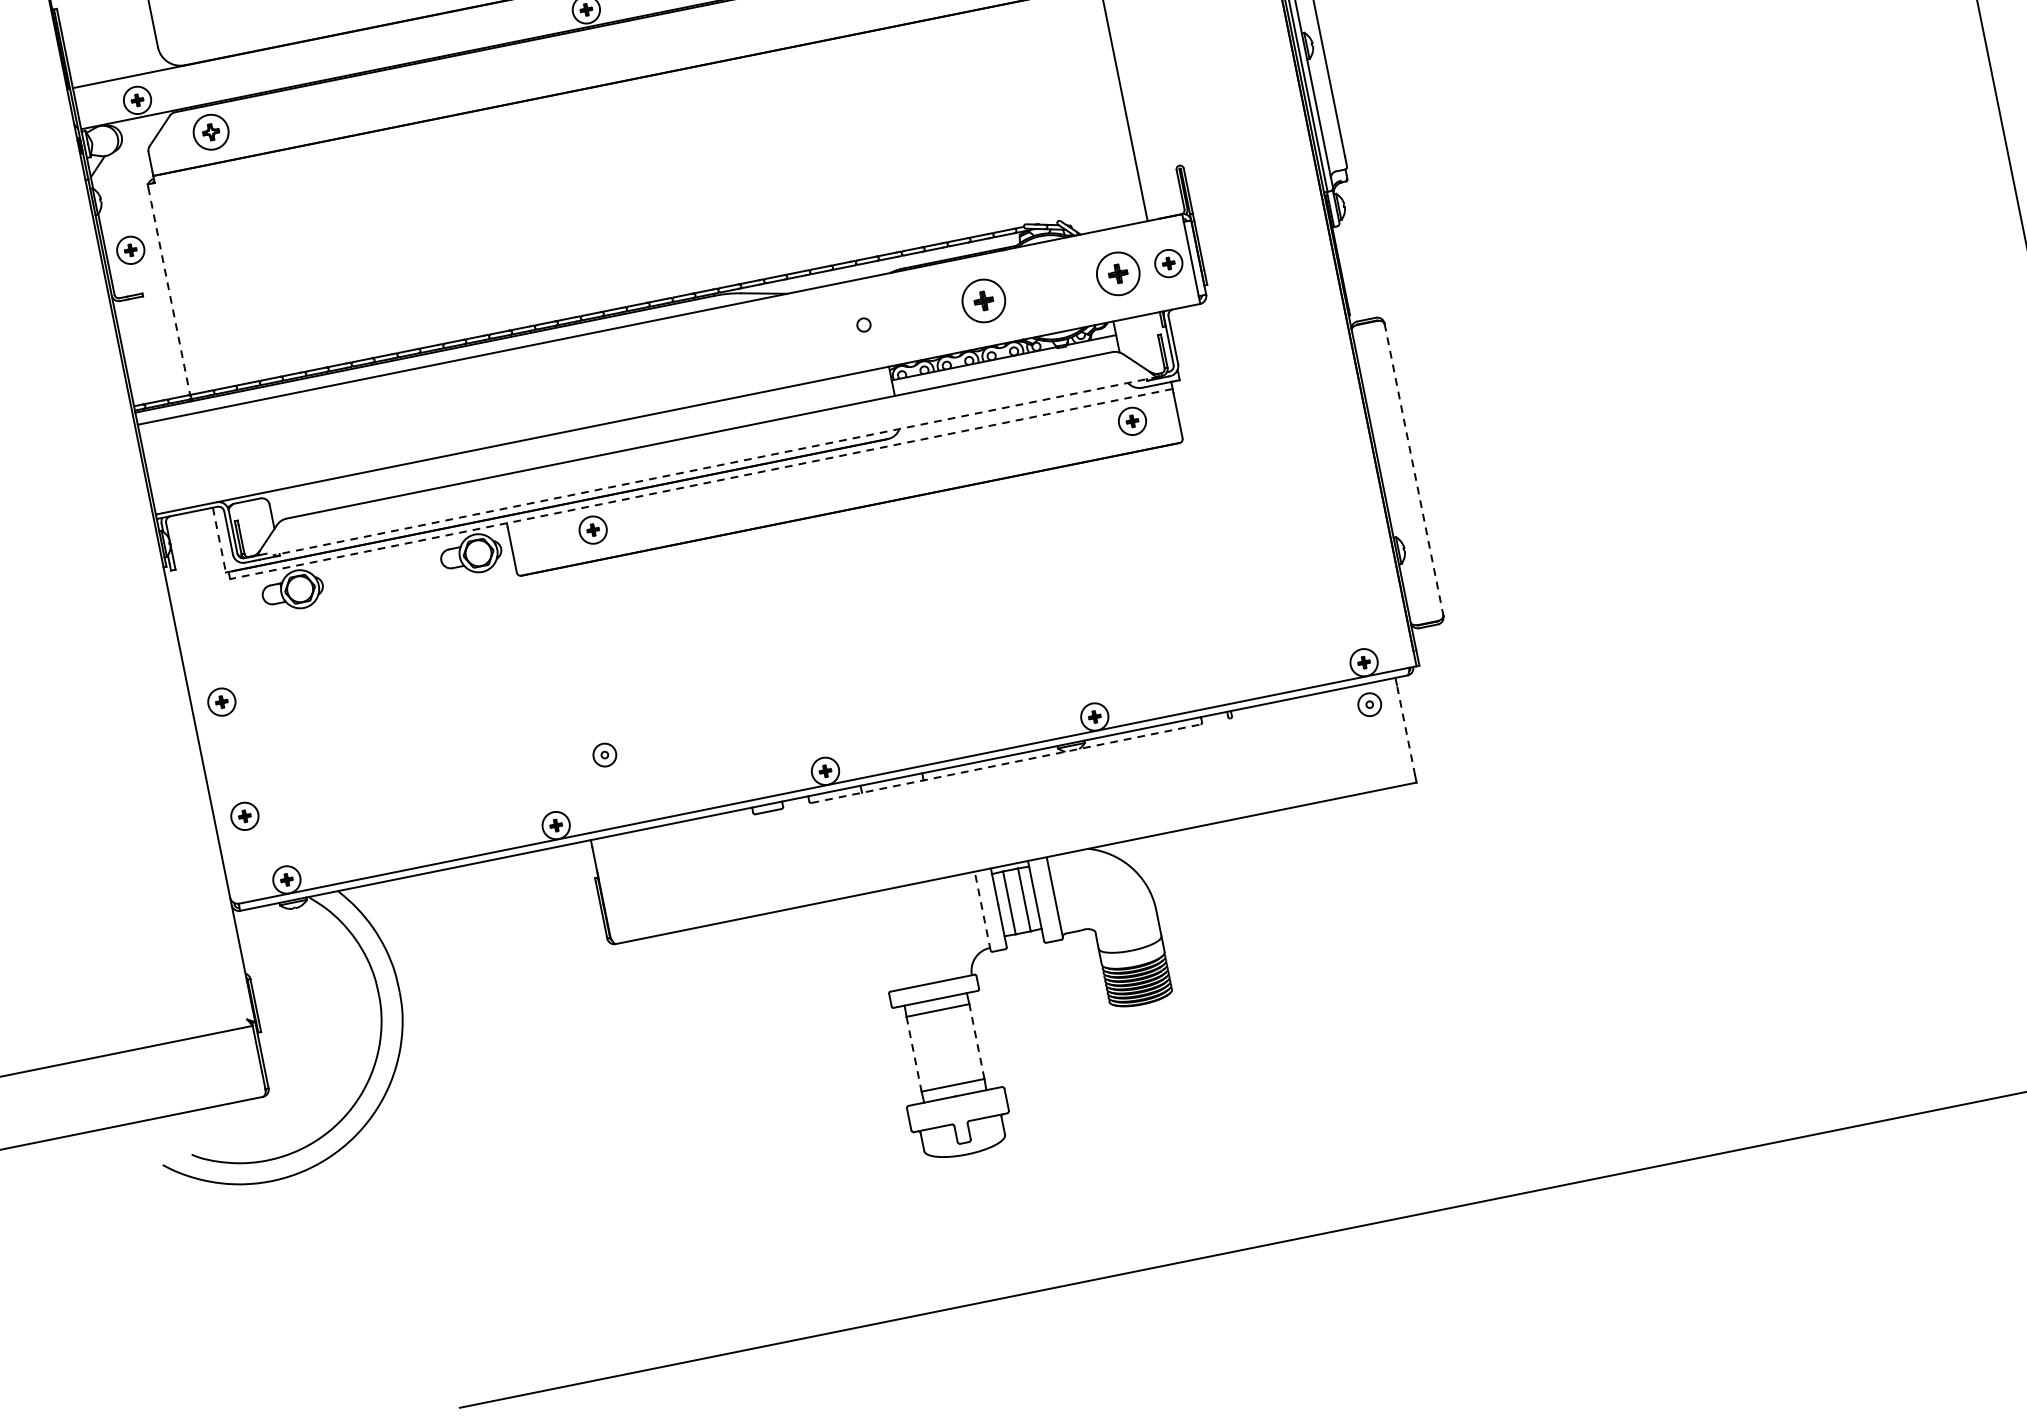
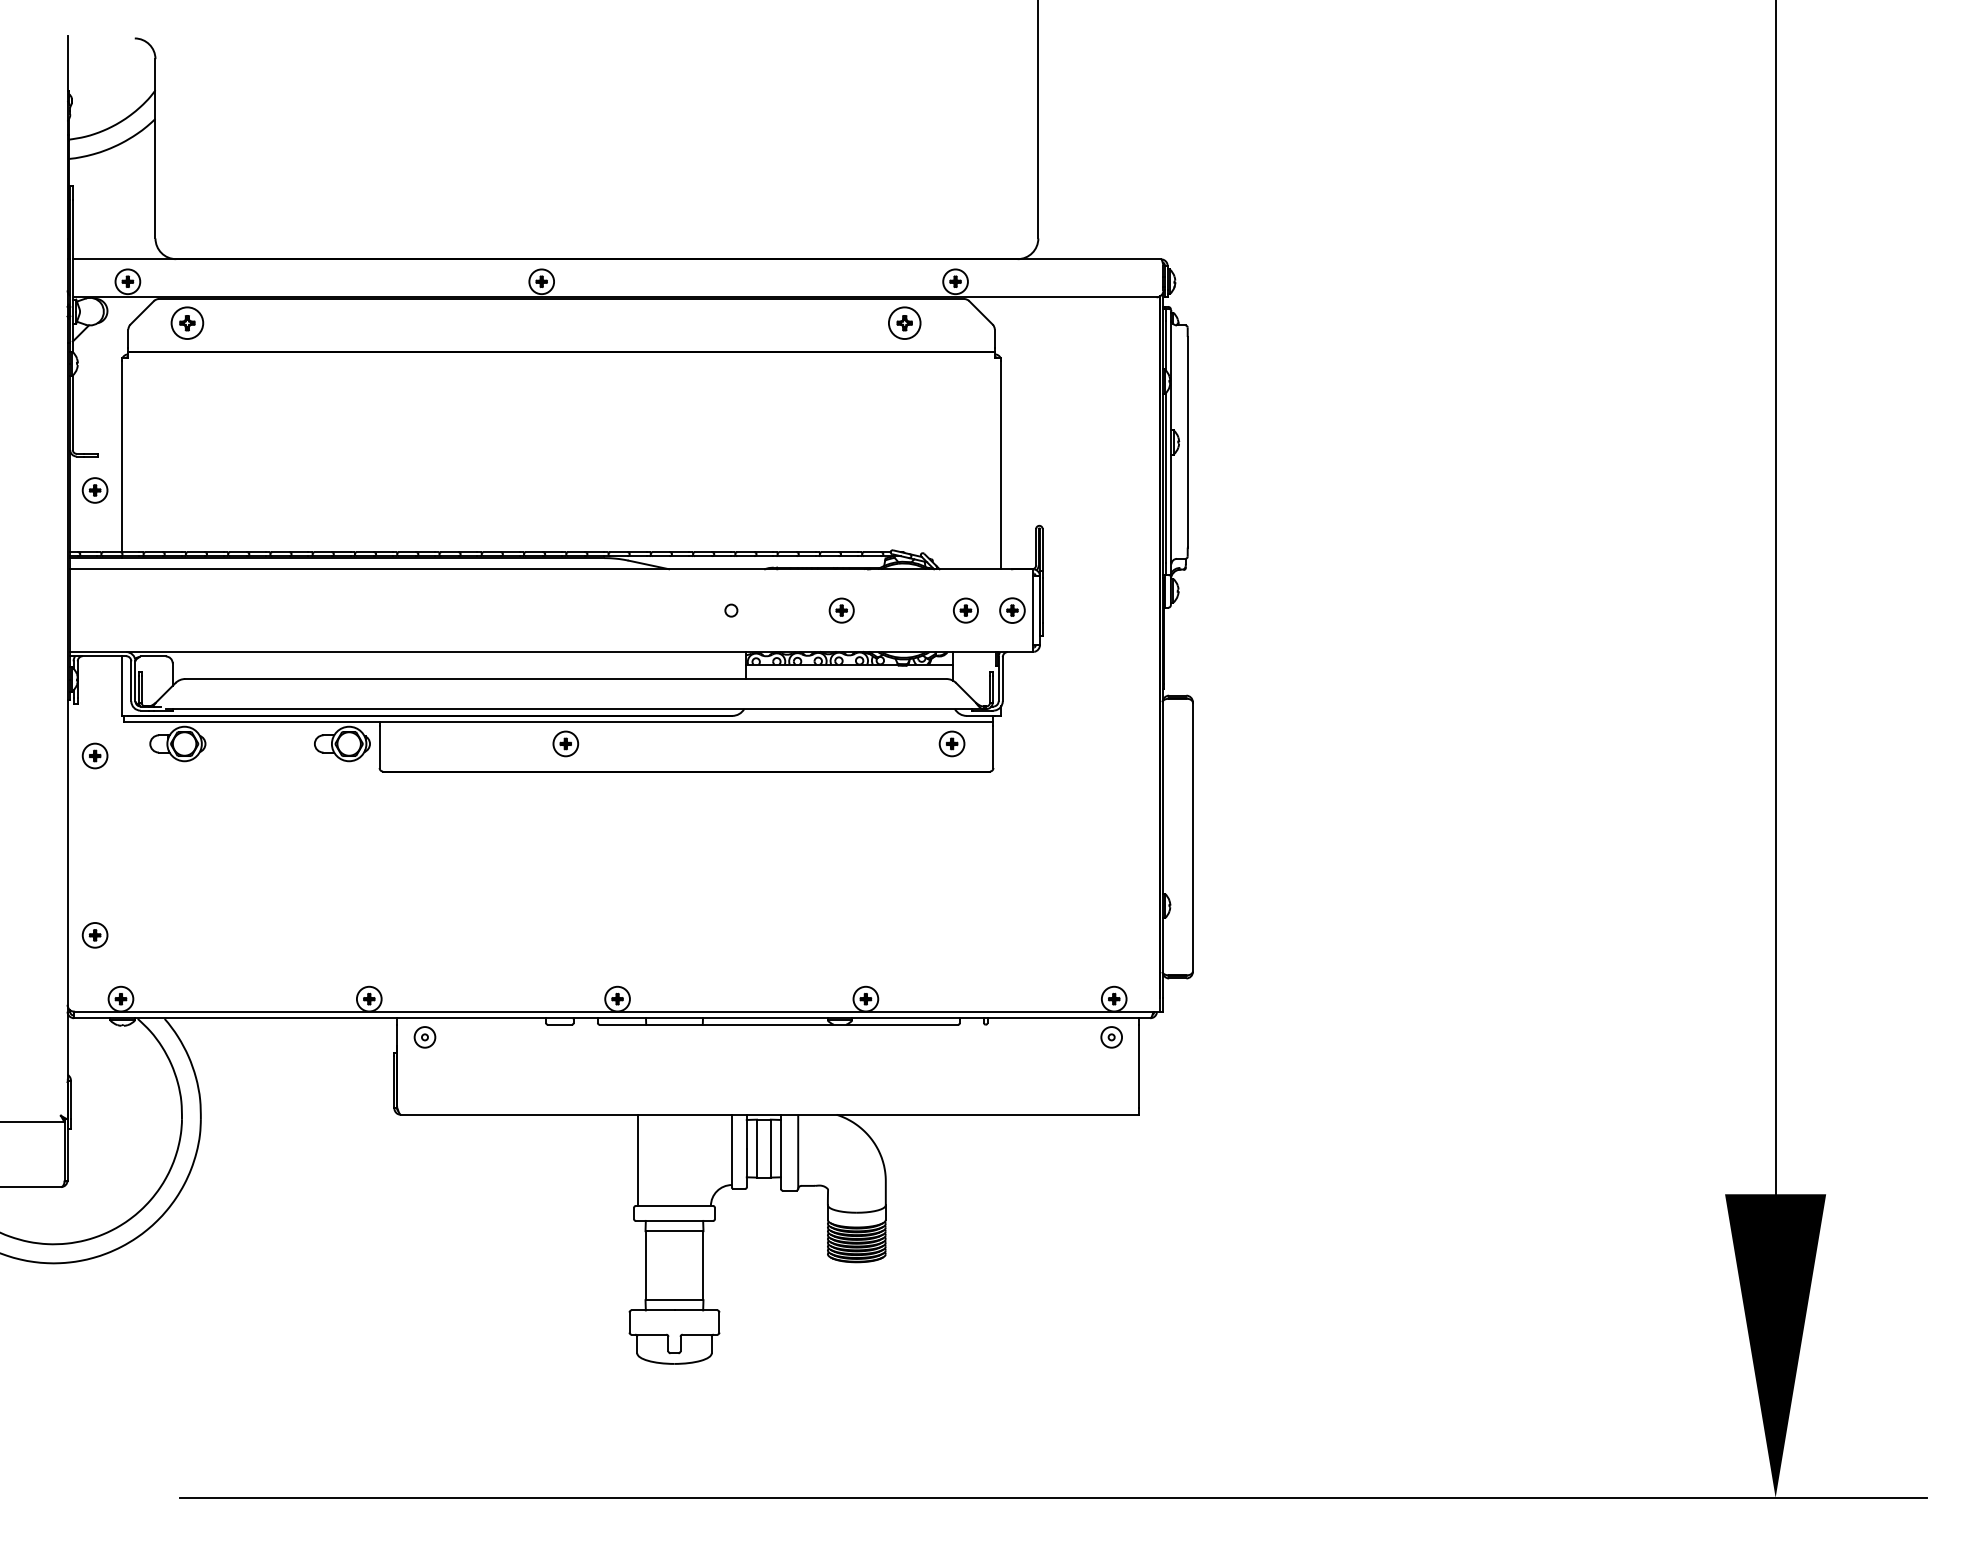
part: (130, 250) -> (94, 490), moved
part: (1117, 273) -> (965, 610), size x0.62
line: (168, 291) -> (121, 456), dashed -> solid
part: (983, 300) -> (841, 610), size x0.62
line: (715, 466) -> (574, 709), dashed -> solid
line: (1413, 470) -> (1192, 837), dashed -> solid
line: (700, 484) -> (558, 722), dashed -> solid
part: (592, 529) -> (565, 743), moved
line: (219, 540) -> (121, 686), dashed -> solid
part: (221, 701) -> (94, 755), moved
line: (1406, 730) -> (1139, 1066), dashed -> solid
part: (604, 755) -> (424, 1037), moved
line: (1006, 763) -> (779, 1024), dashed -> solid
line: (982, 910) -> (731, 1150), dashed -> solid
line: (883, 941) -> (638, 1160), added
line: (976, 1041) -> (703, 1265), dashed -> solid
line: (914, 1055) -> (645, 1266), dashed -> solid

